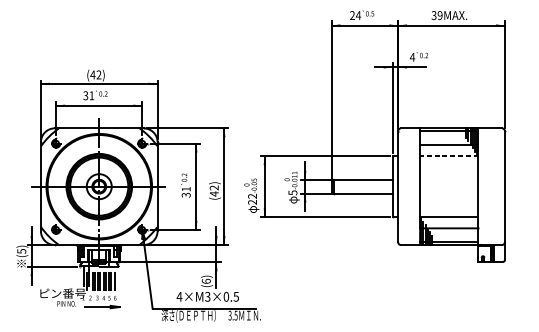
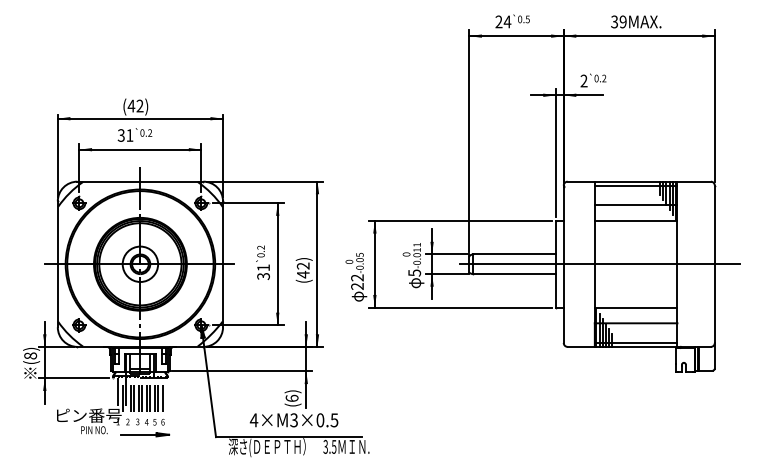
text: (412, 56) -> (583, 80), 4 -> 2
line: (448, 156) -> (635, 221), dashed -> solid
line: (423, 186) -> (599, 264), added
text: (21, 251) -> (30, 355), (5) -> (8)

